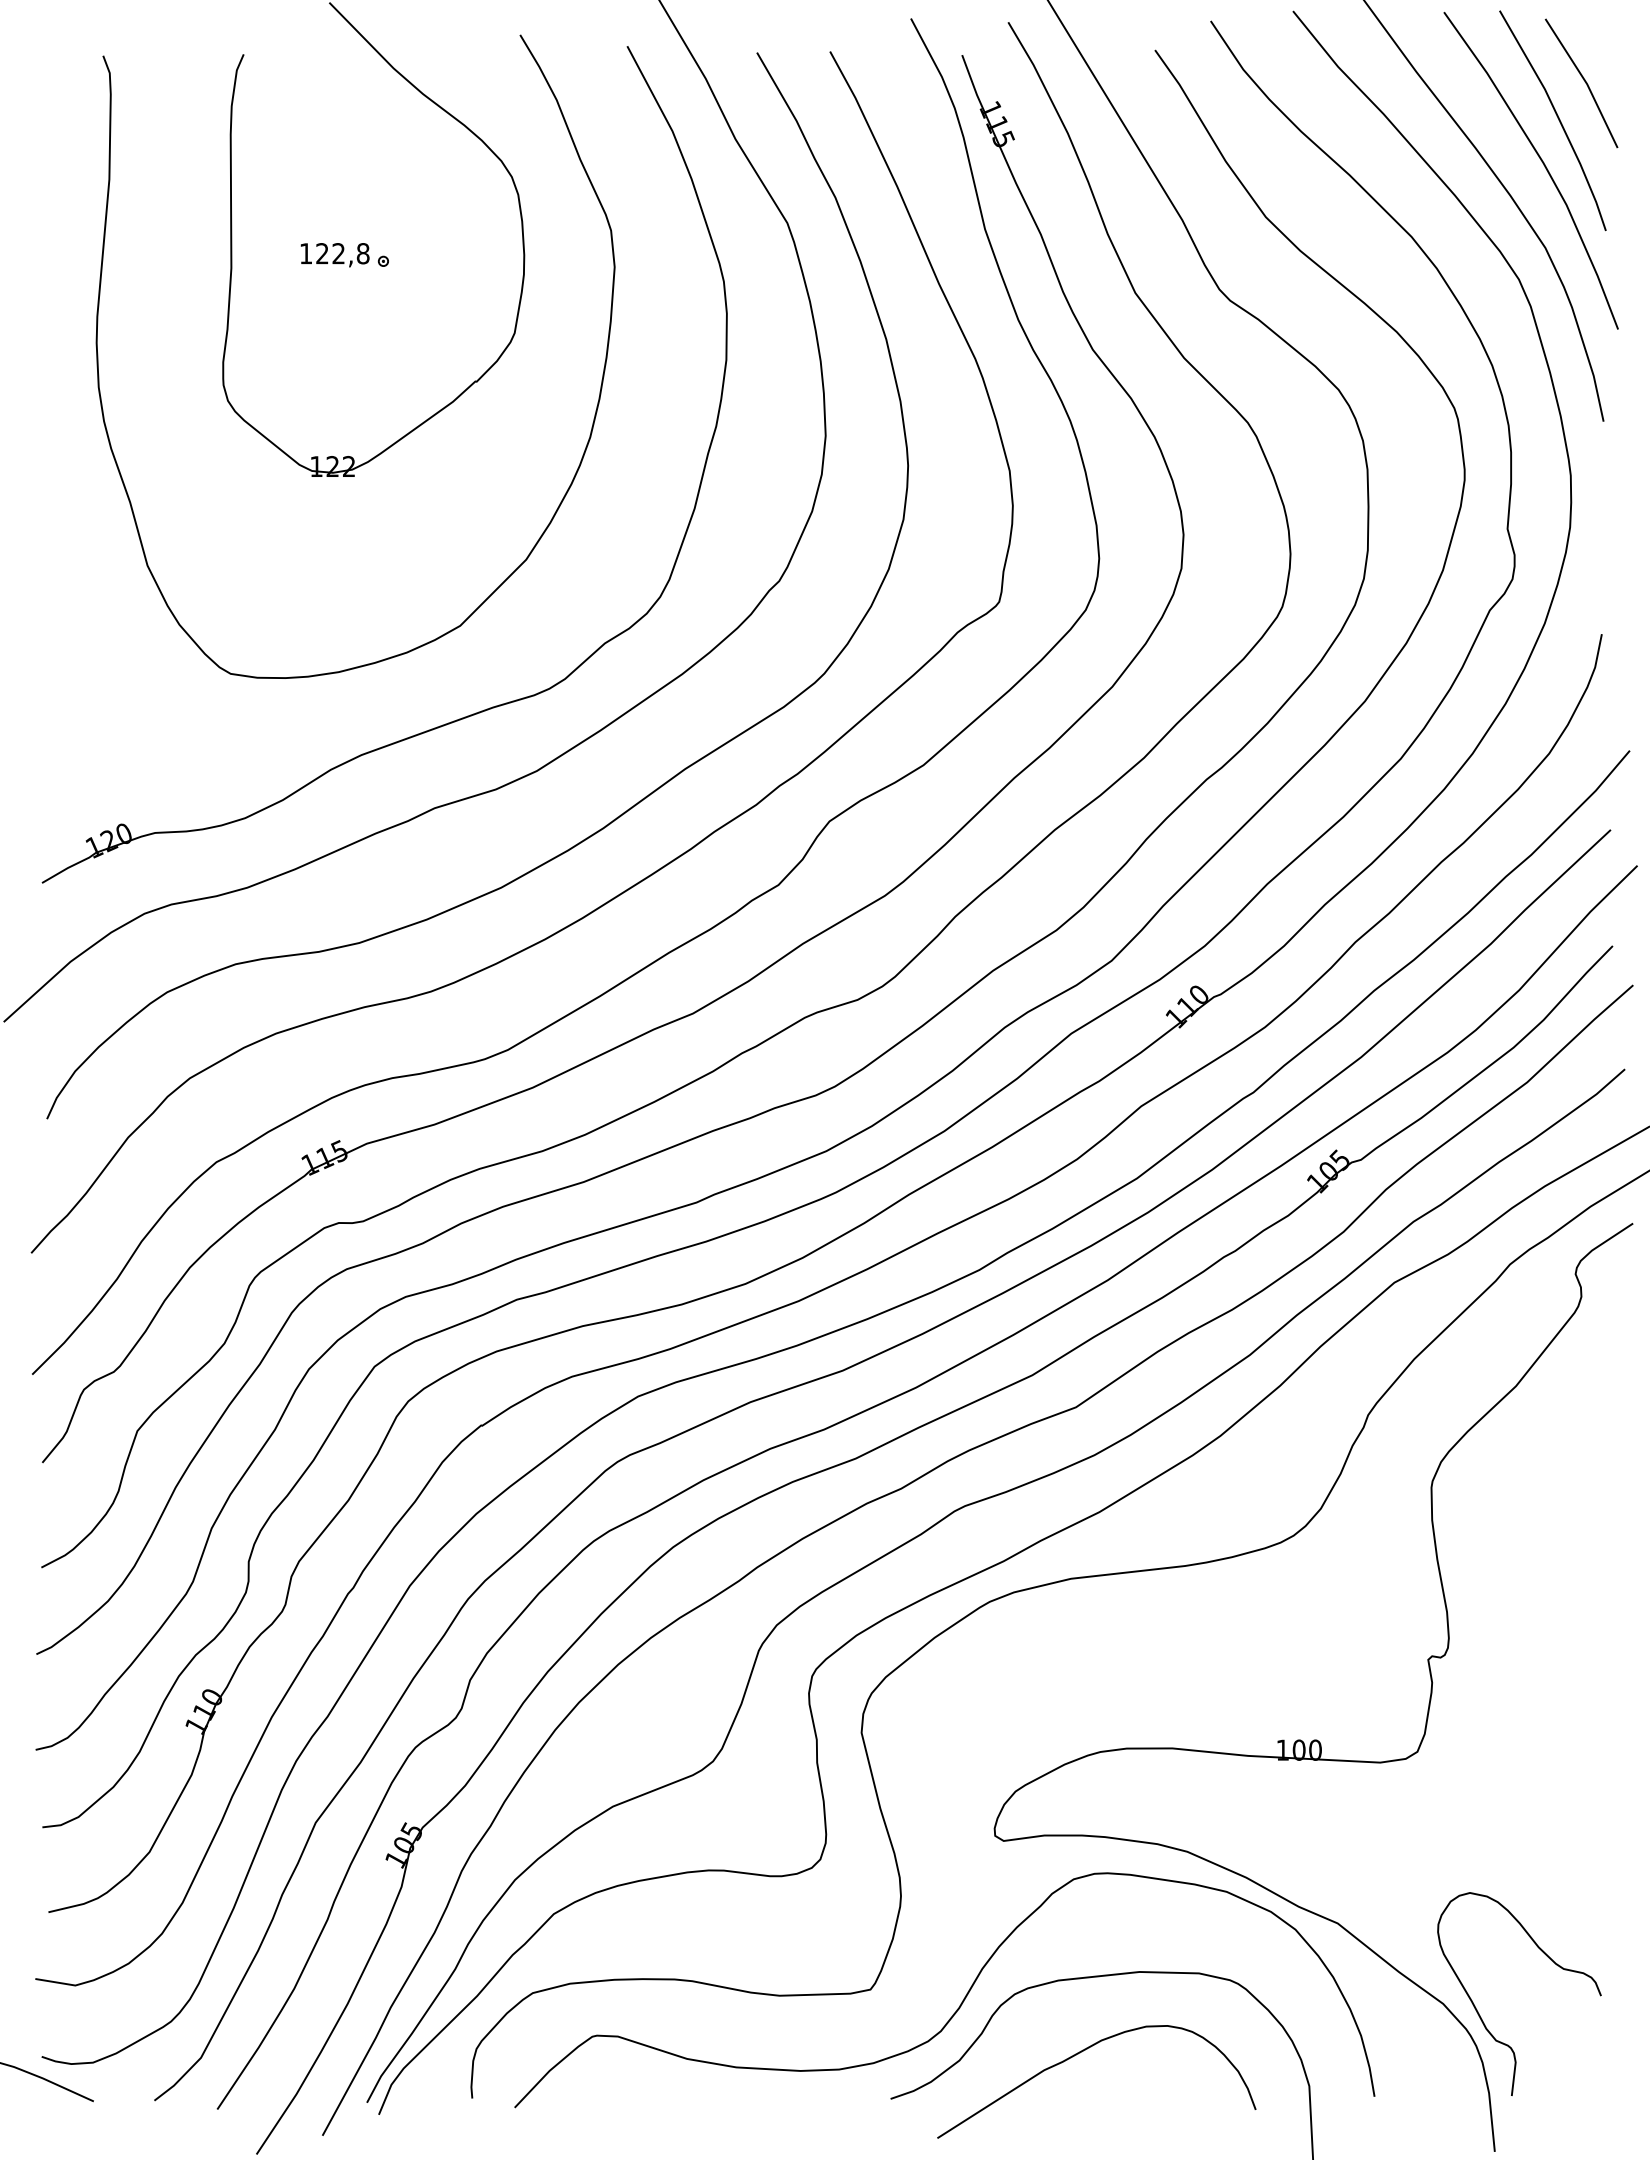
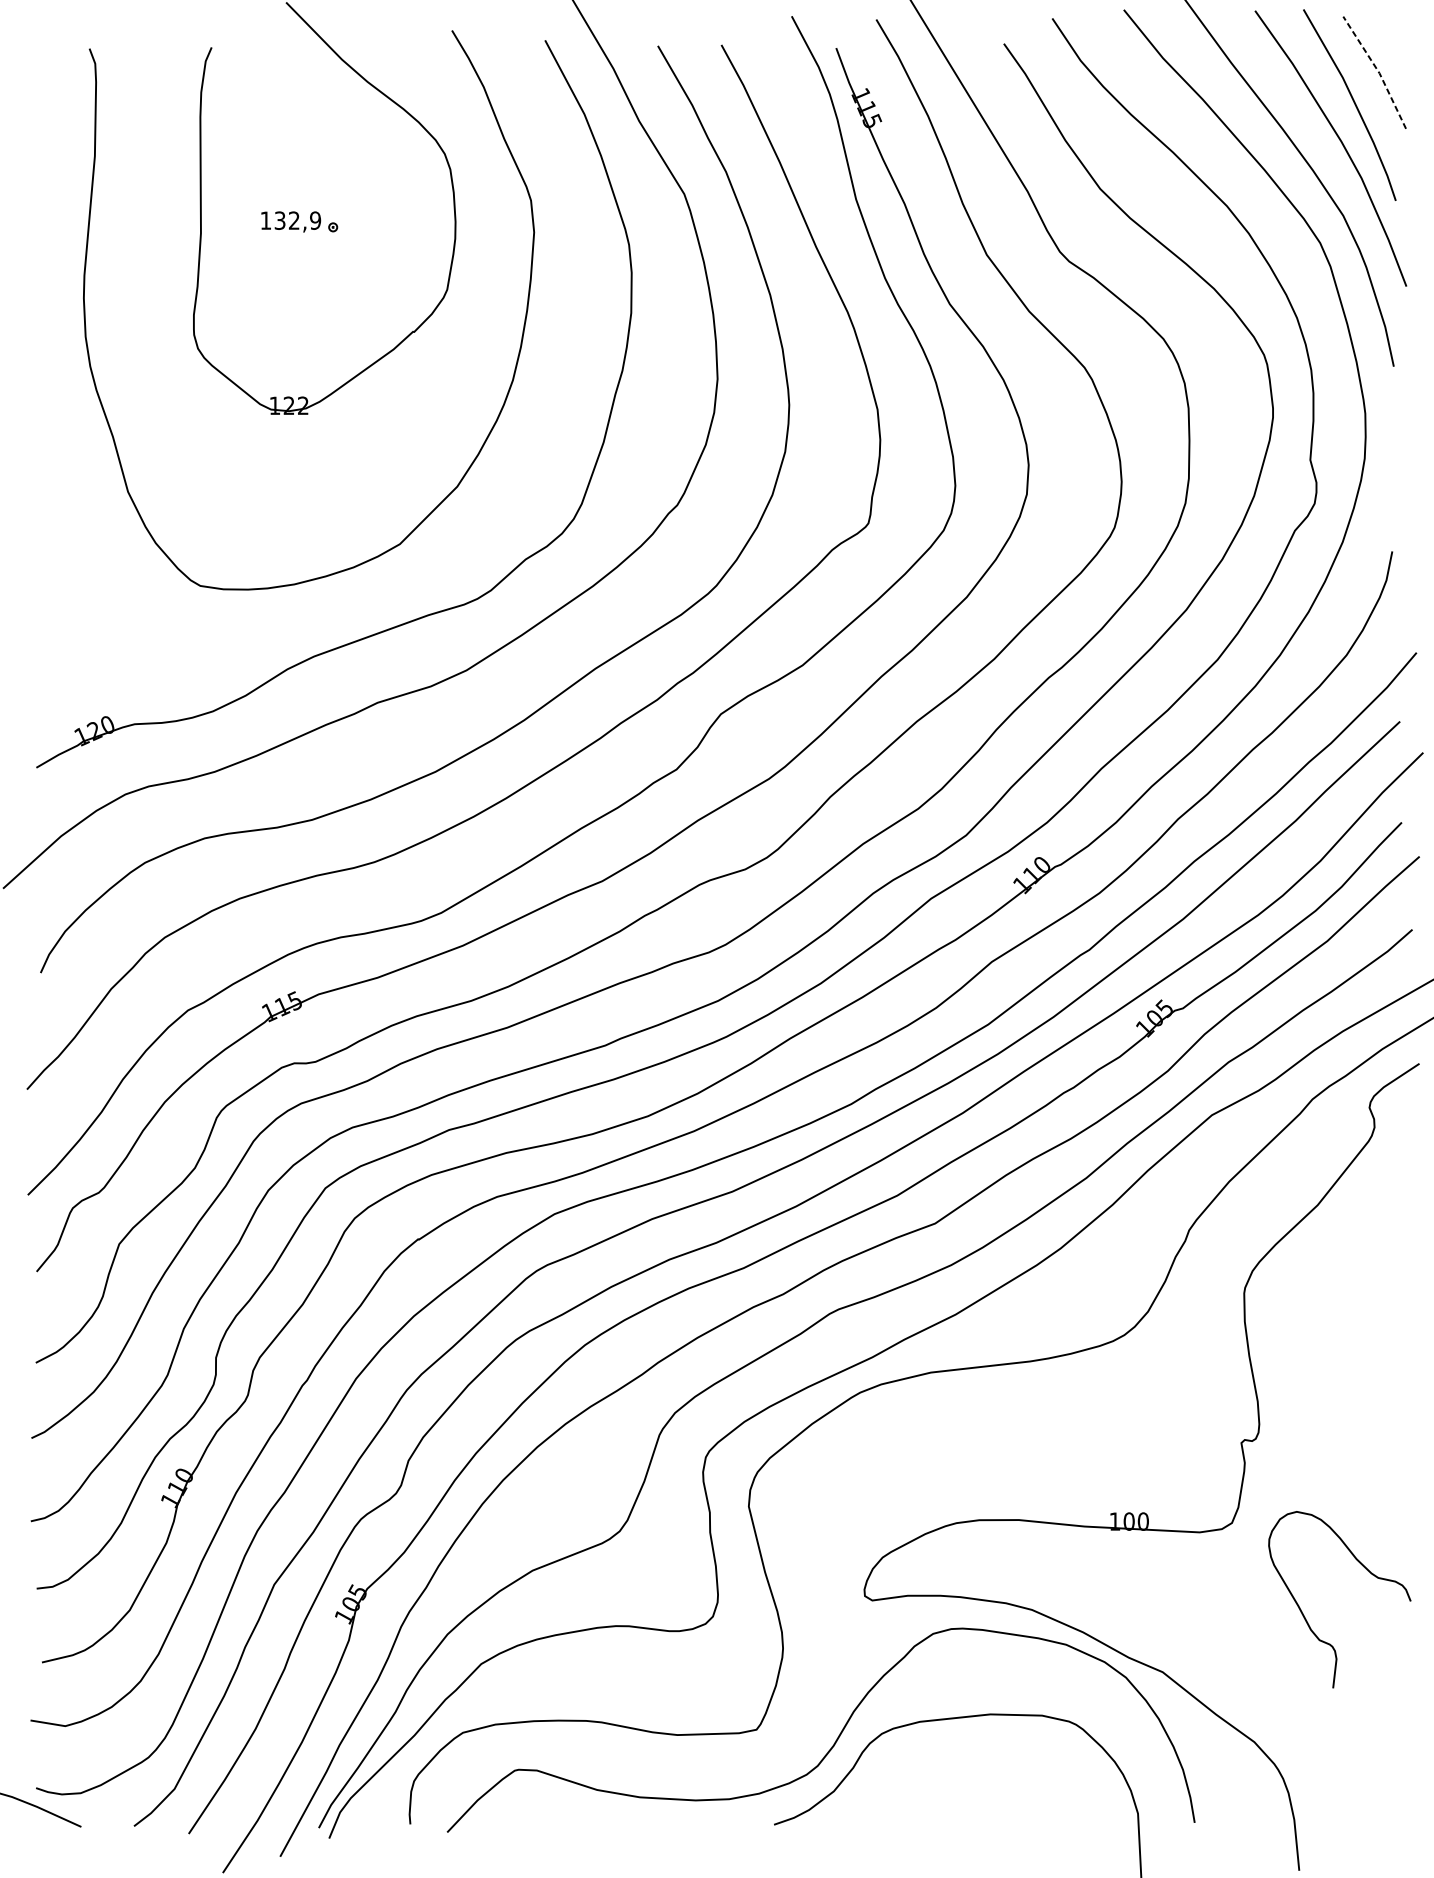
line: (1585, 81) -> (1378, 71), solid -> dashed
text: (342, 253) -> (297, 220), 122,8 -> 132,9
curve: (1479, 2013) -> (1305, 1616), moved
curve: (1080, 2053) -> (939, 1785), removed

